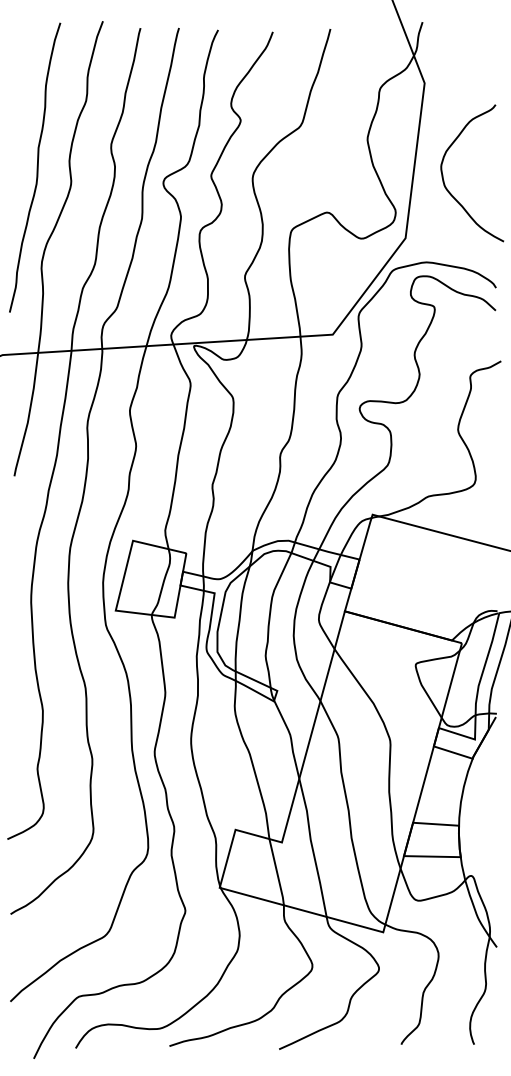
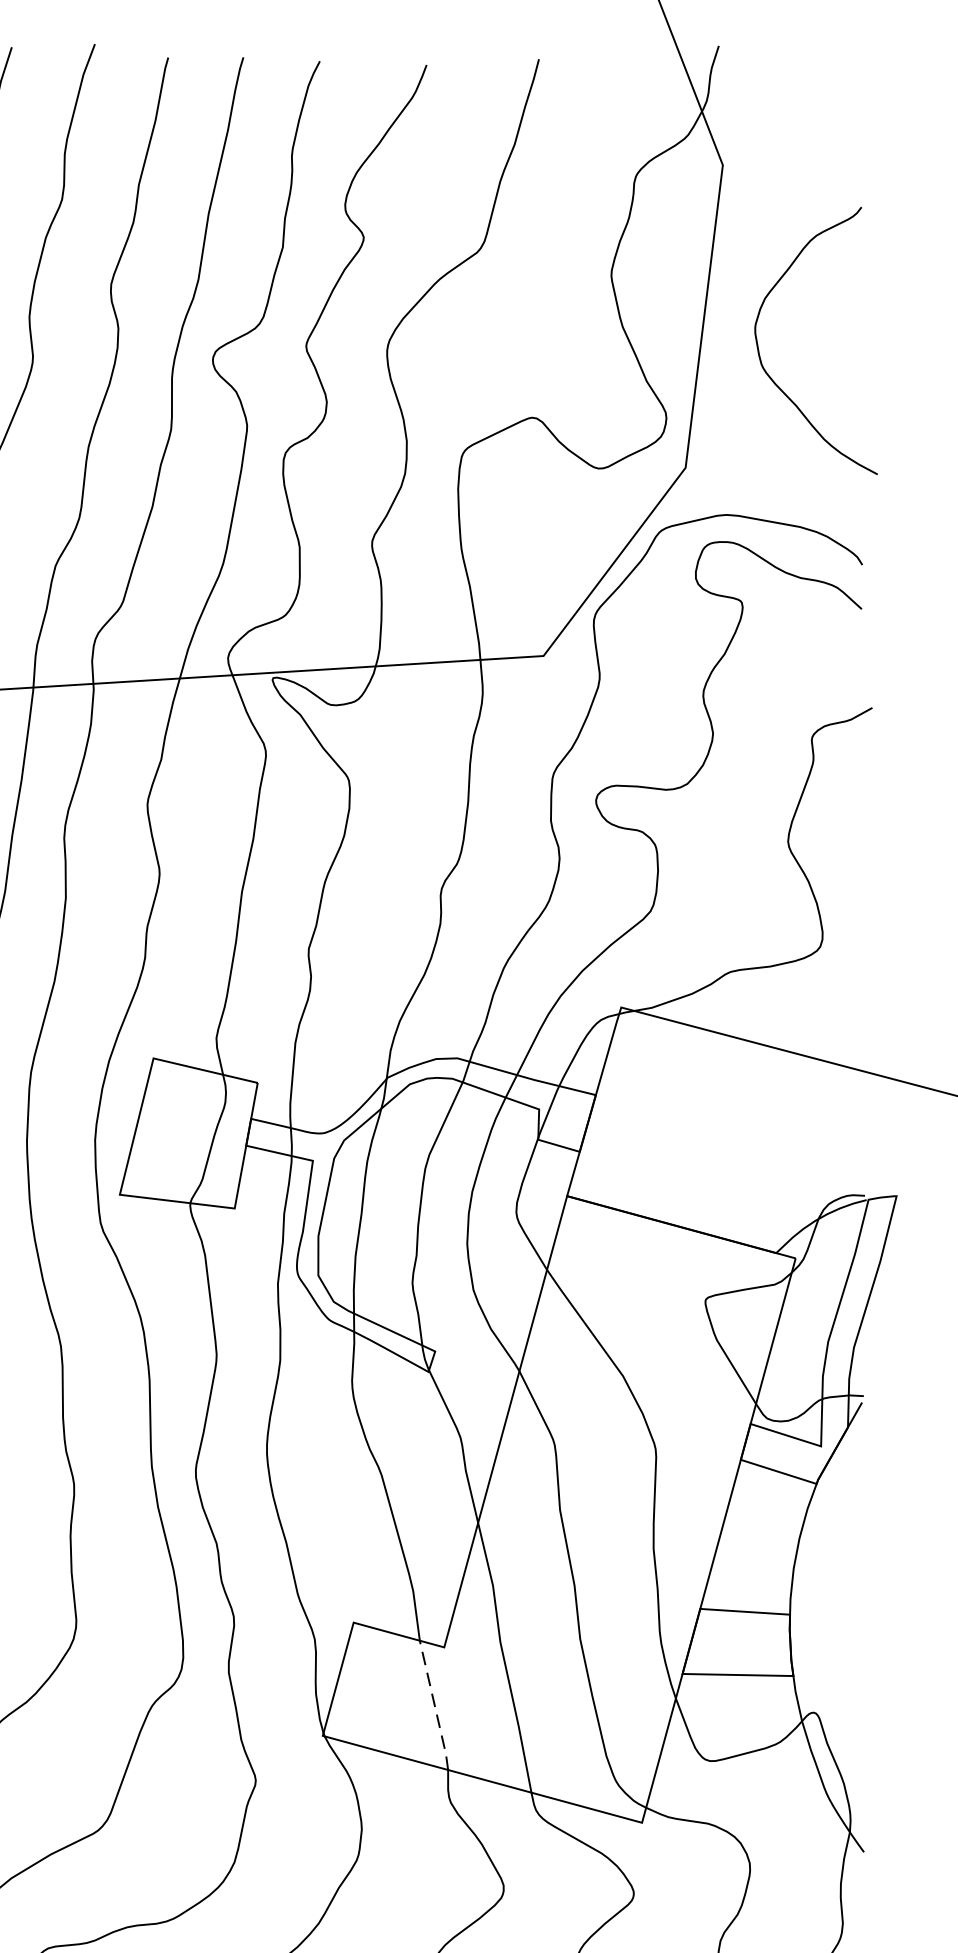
line: (277, 873) -> (435, 1707), solid -> dashed

